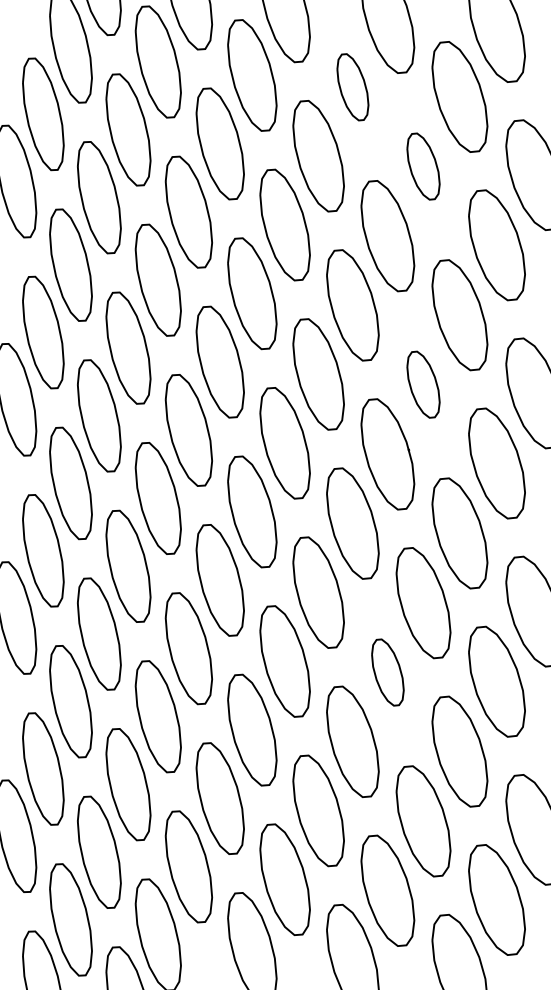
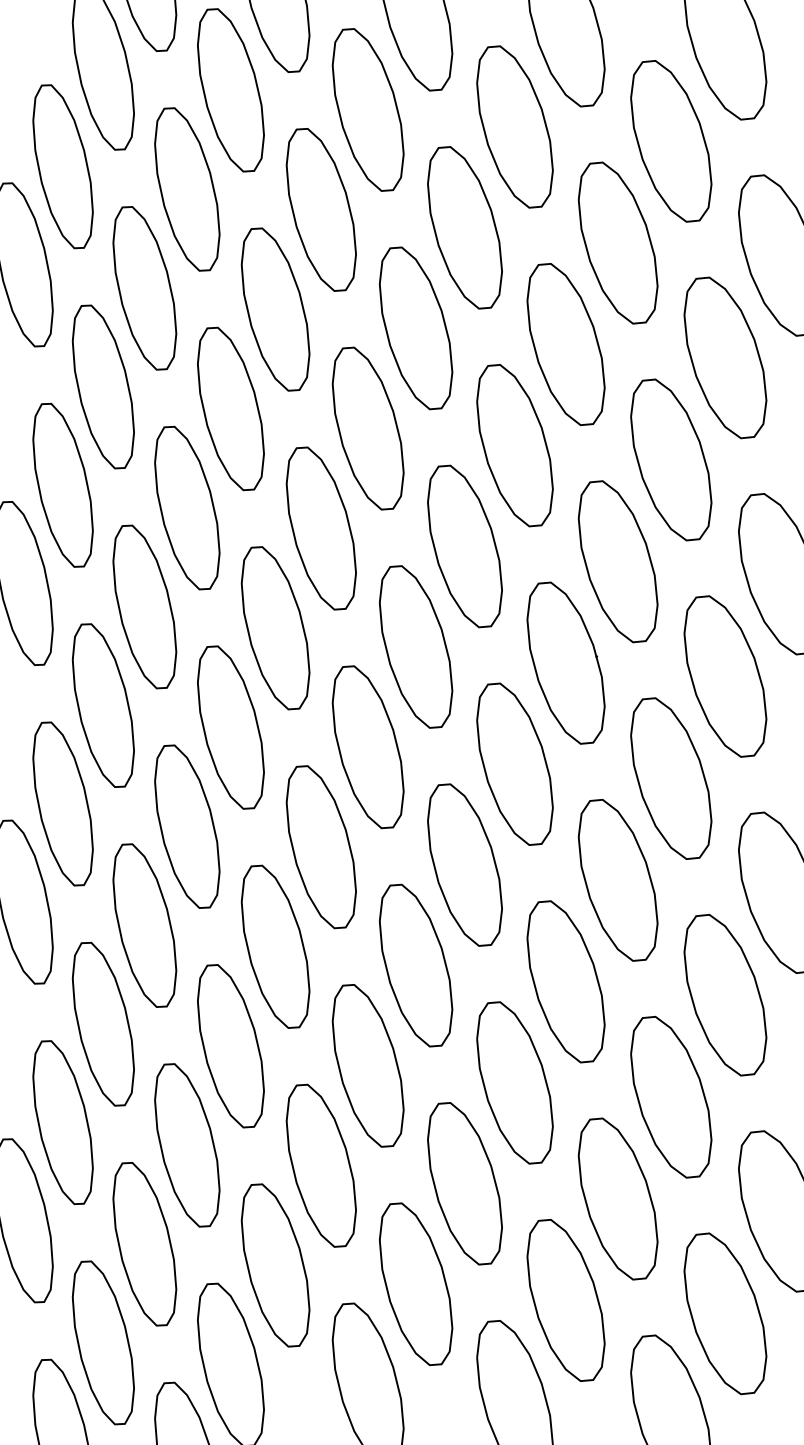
part: (352, 87) -> (514, 127), size x1.67
part: (423, 166) -> (618, 242), size x1.67
part: (423, 384) -> (618, 561), size x1.67
part: (387, 672) -> (565, 981), size x1.67

